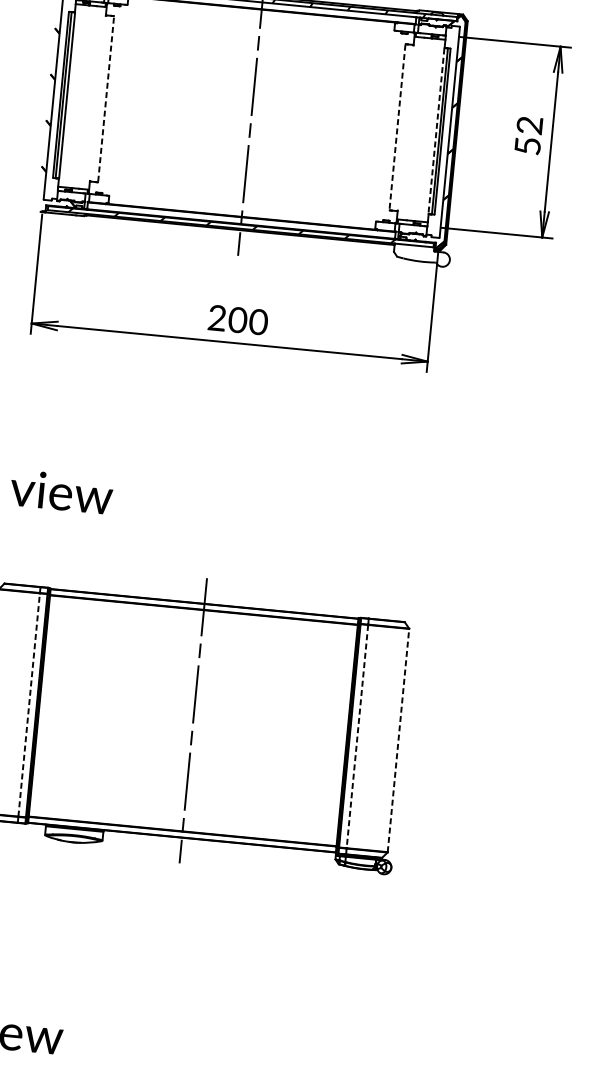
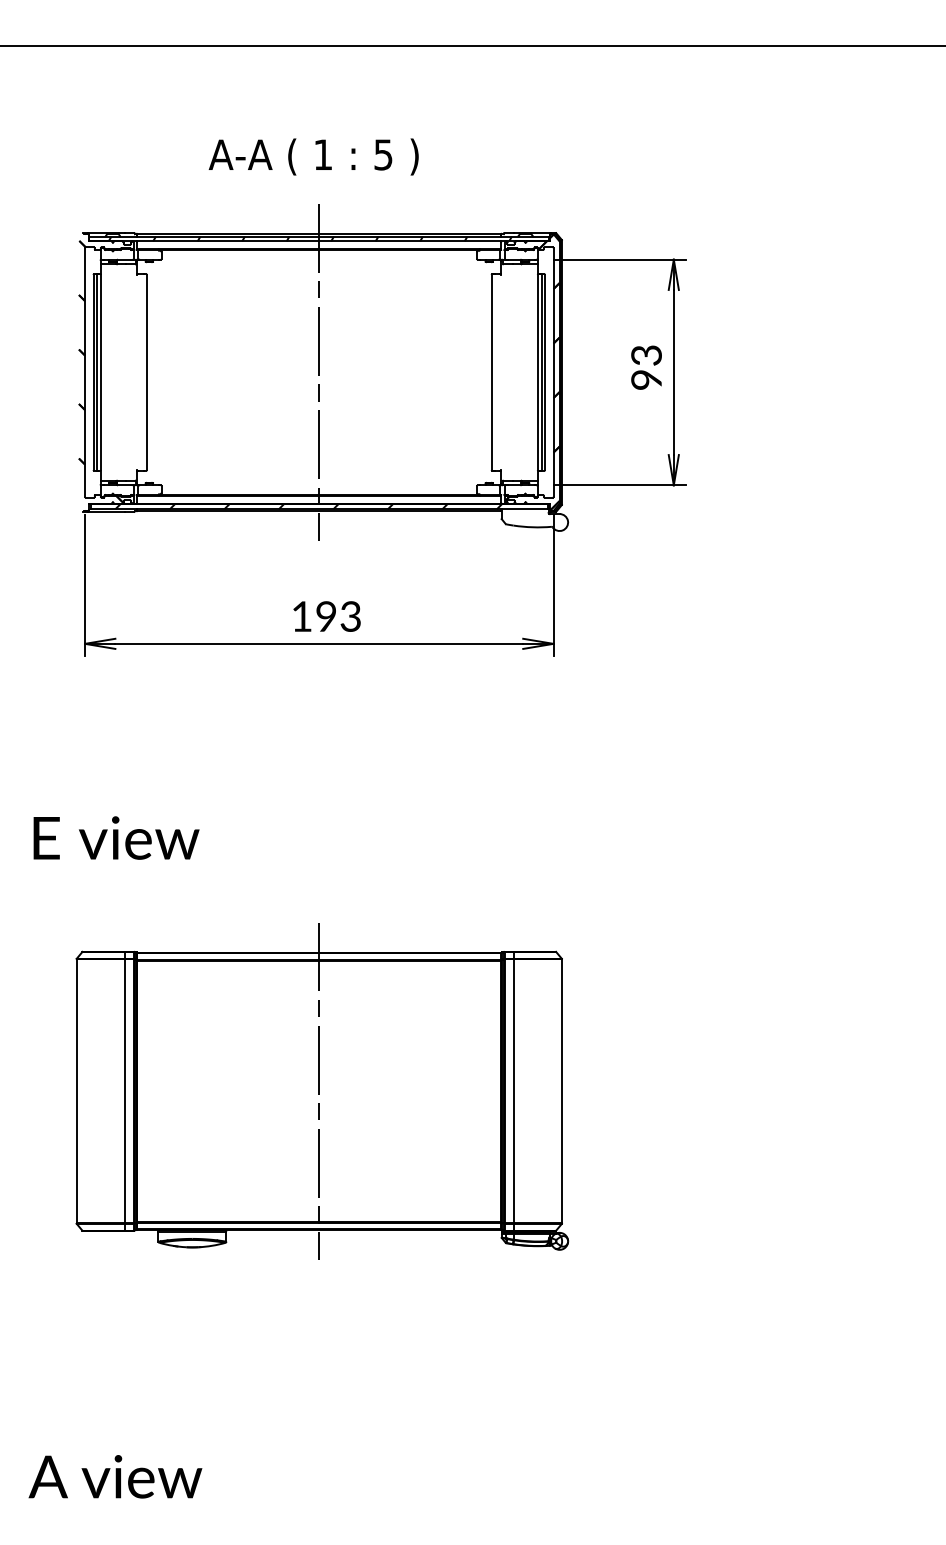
line: (105, 99) -> (146, 372), dashed -> solid
line: (397, 127) -> (491, 372), dashed -> solid
line: (436, 130) -> (537, 372), dashed -> solid
text: (528, 135) -> (646, 367), 52 -> 93
text: (238, 320) -> (326, 616), 200 -> 193
line: (29, 704) -> (125, 1090), dashed -> solid
line: (357, 736) -> (513, 1091), dashed -> solid
line: (398, 739) -> (562, 1090), dashed -> solid

